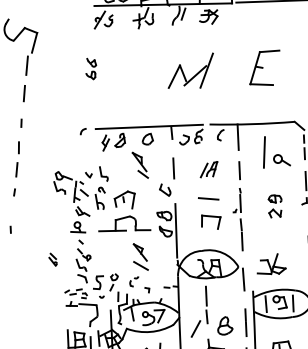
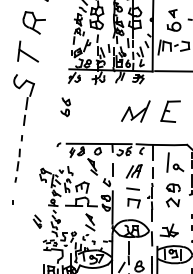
part: (91, 69) -> (65, 107), size x1.43
part: (190, 71) -> (135, 111), moved
part: (208, 169) -> (133, 171), size x1.43
part: (274, 206) -> (172, 195), size x1.67
part: (51, 259) -> (36, 221), size x1.67

